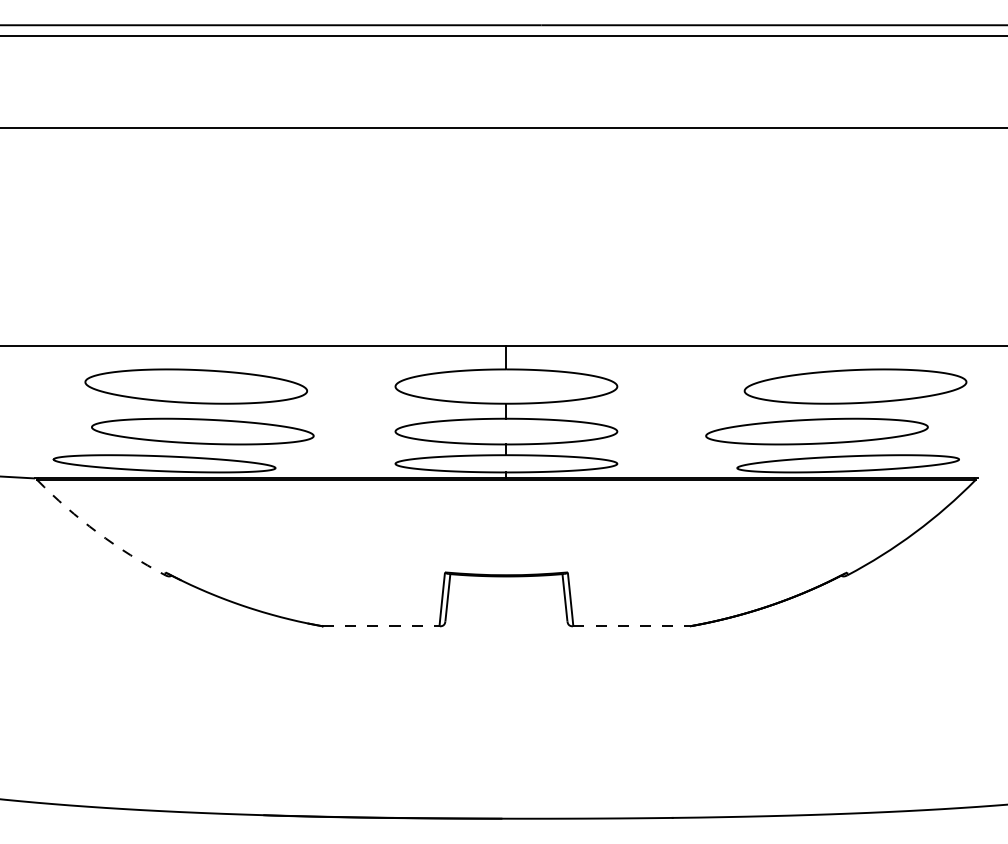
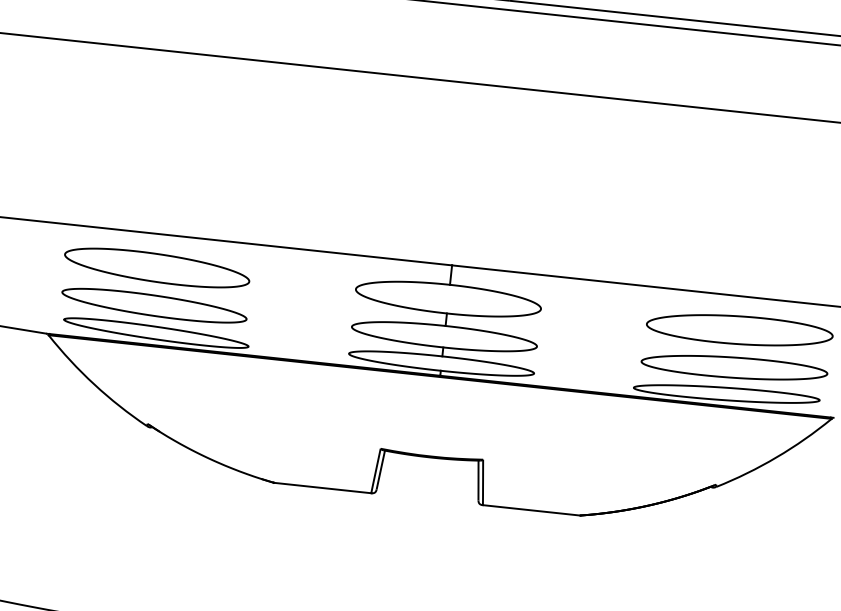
part: (195, 386) -> (156, 267), moved
part: (202, 431) -> (154, 305), moved
part: (816, 431) -> (734, 367), moved
arc: (97, 532) -> (94, 384), dashed -> solid
line: (381, 626) -> (322, 488), dashed -> solid
line: (632, 626) -> (532, 510), dashed -> solid

